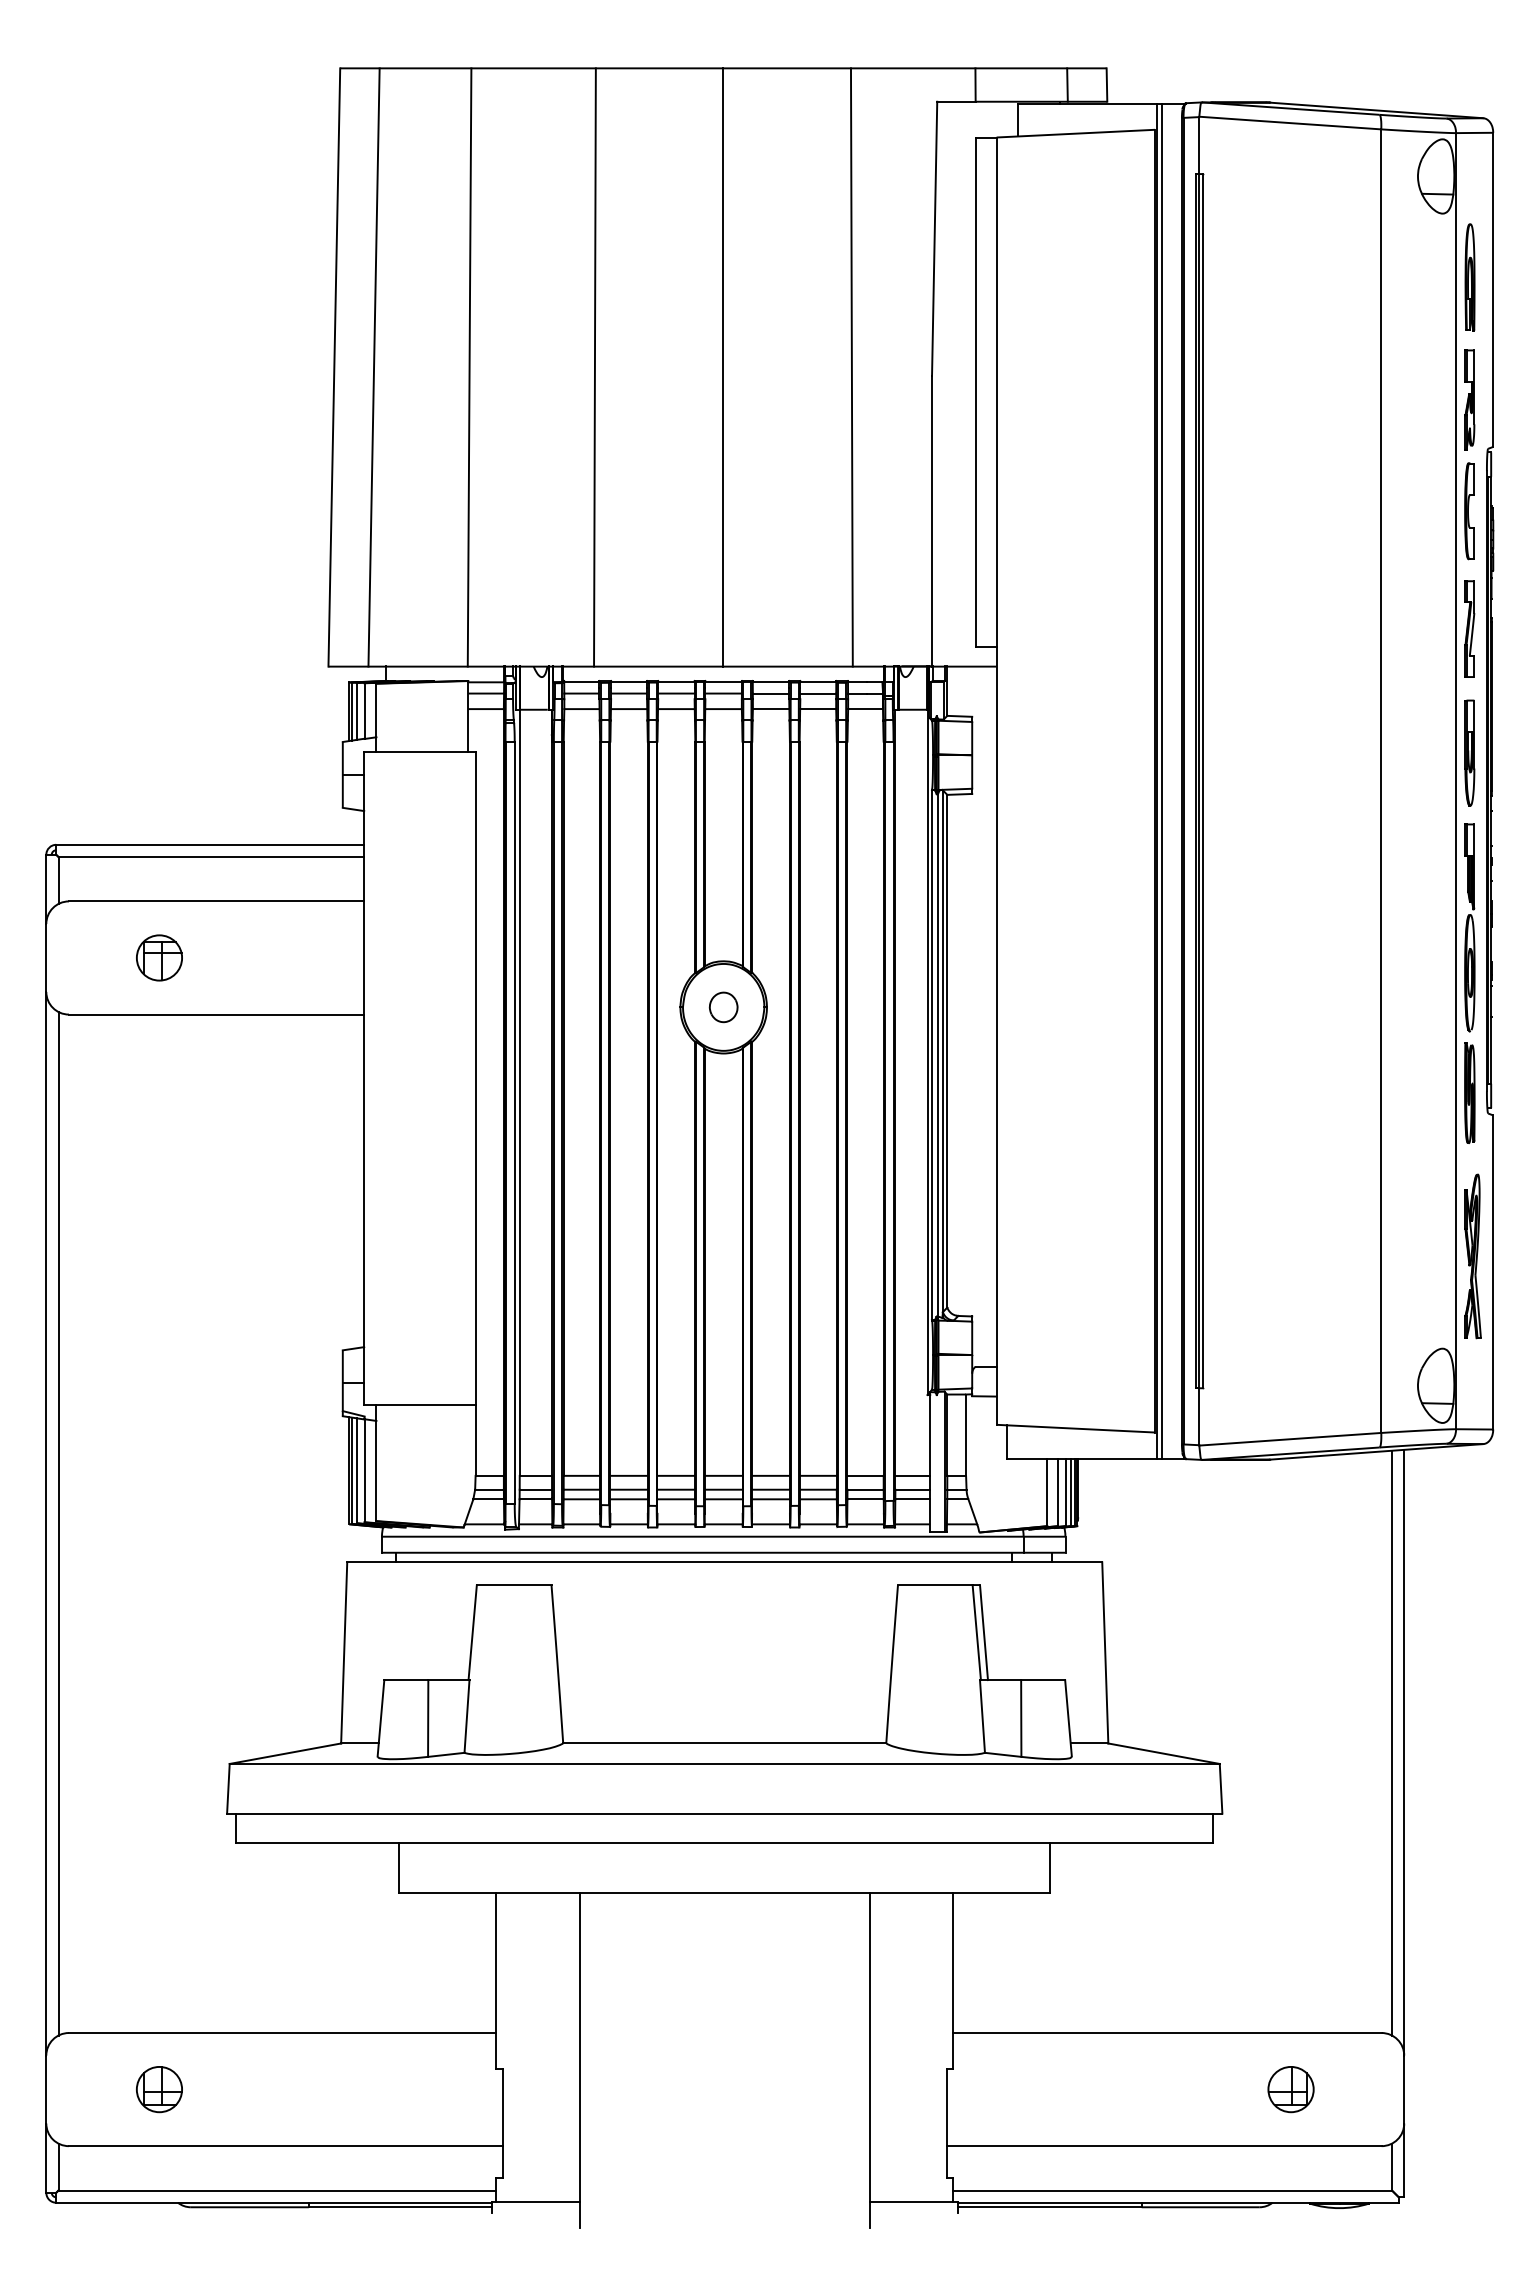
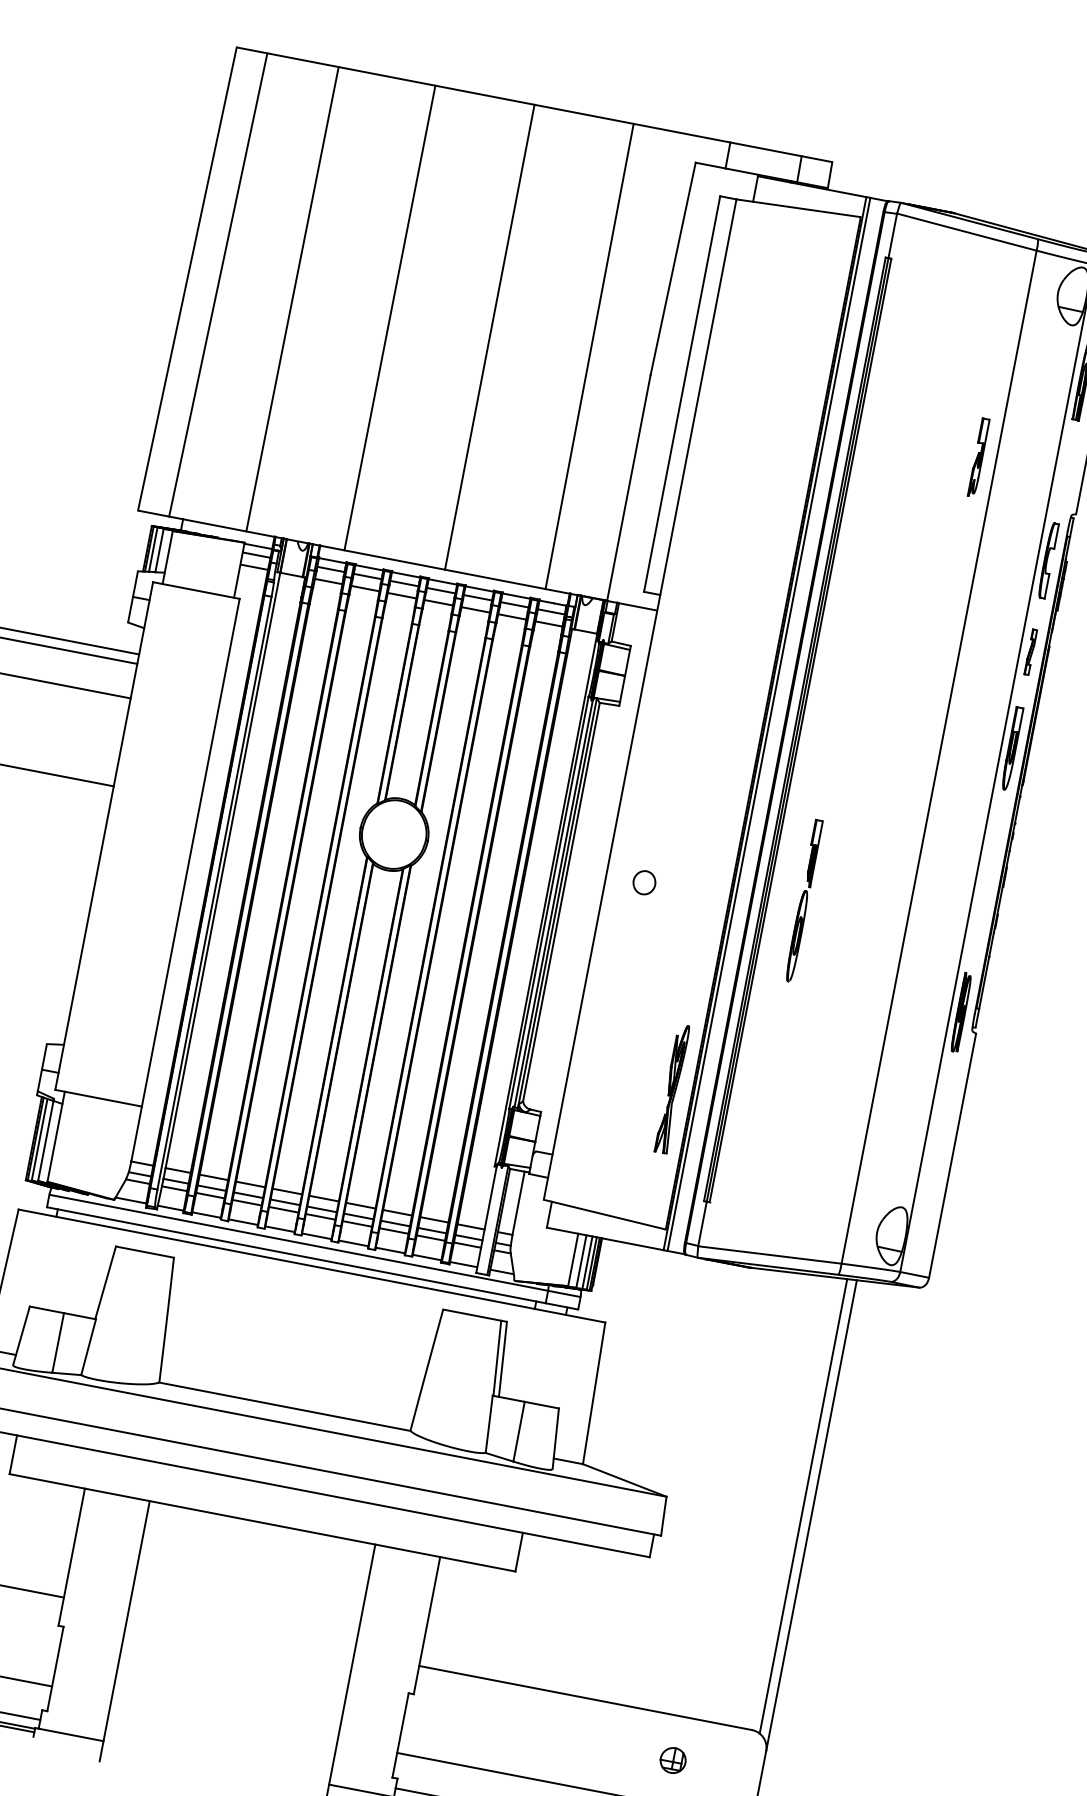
part: (1469, 399) -> (978, 457), moved
part: (1469, 628) -> (1030, 651), size x0.6
part: (1469, 927) -> (803, 900), moved
part: (723, 1007) -> (644, 882), moved
part: (1472, 1256) -> (672, 1088), moved
part: (1290, 2089) -> (672, 1760), size x0.7

